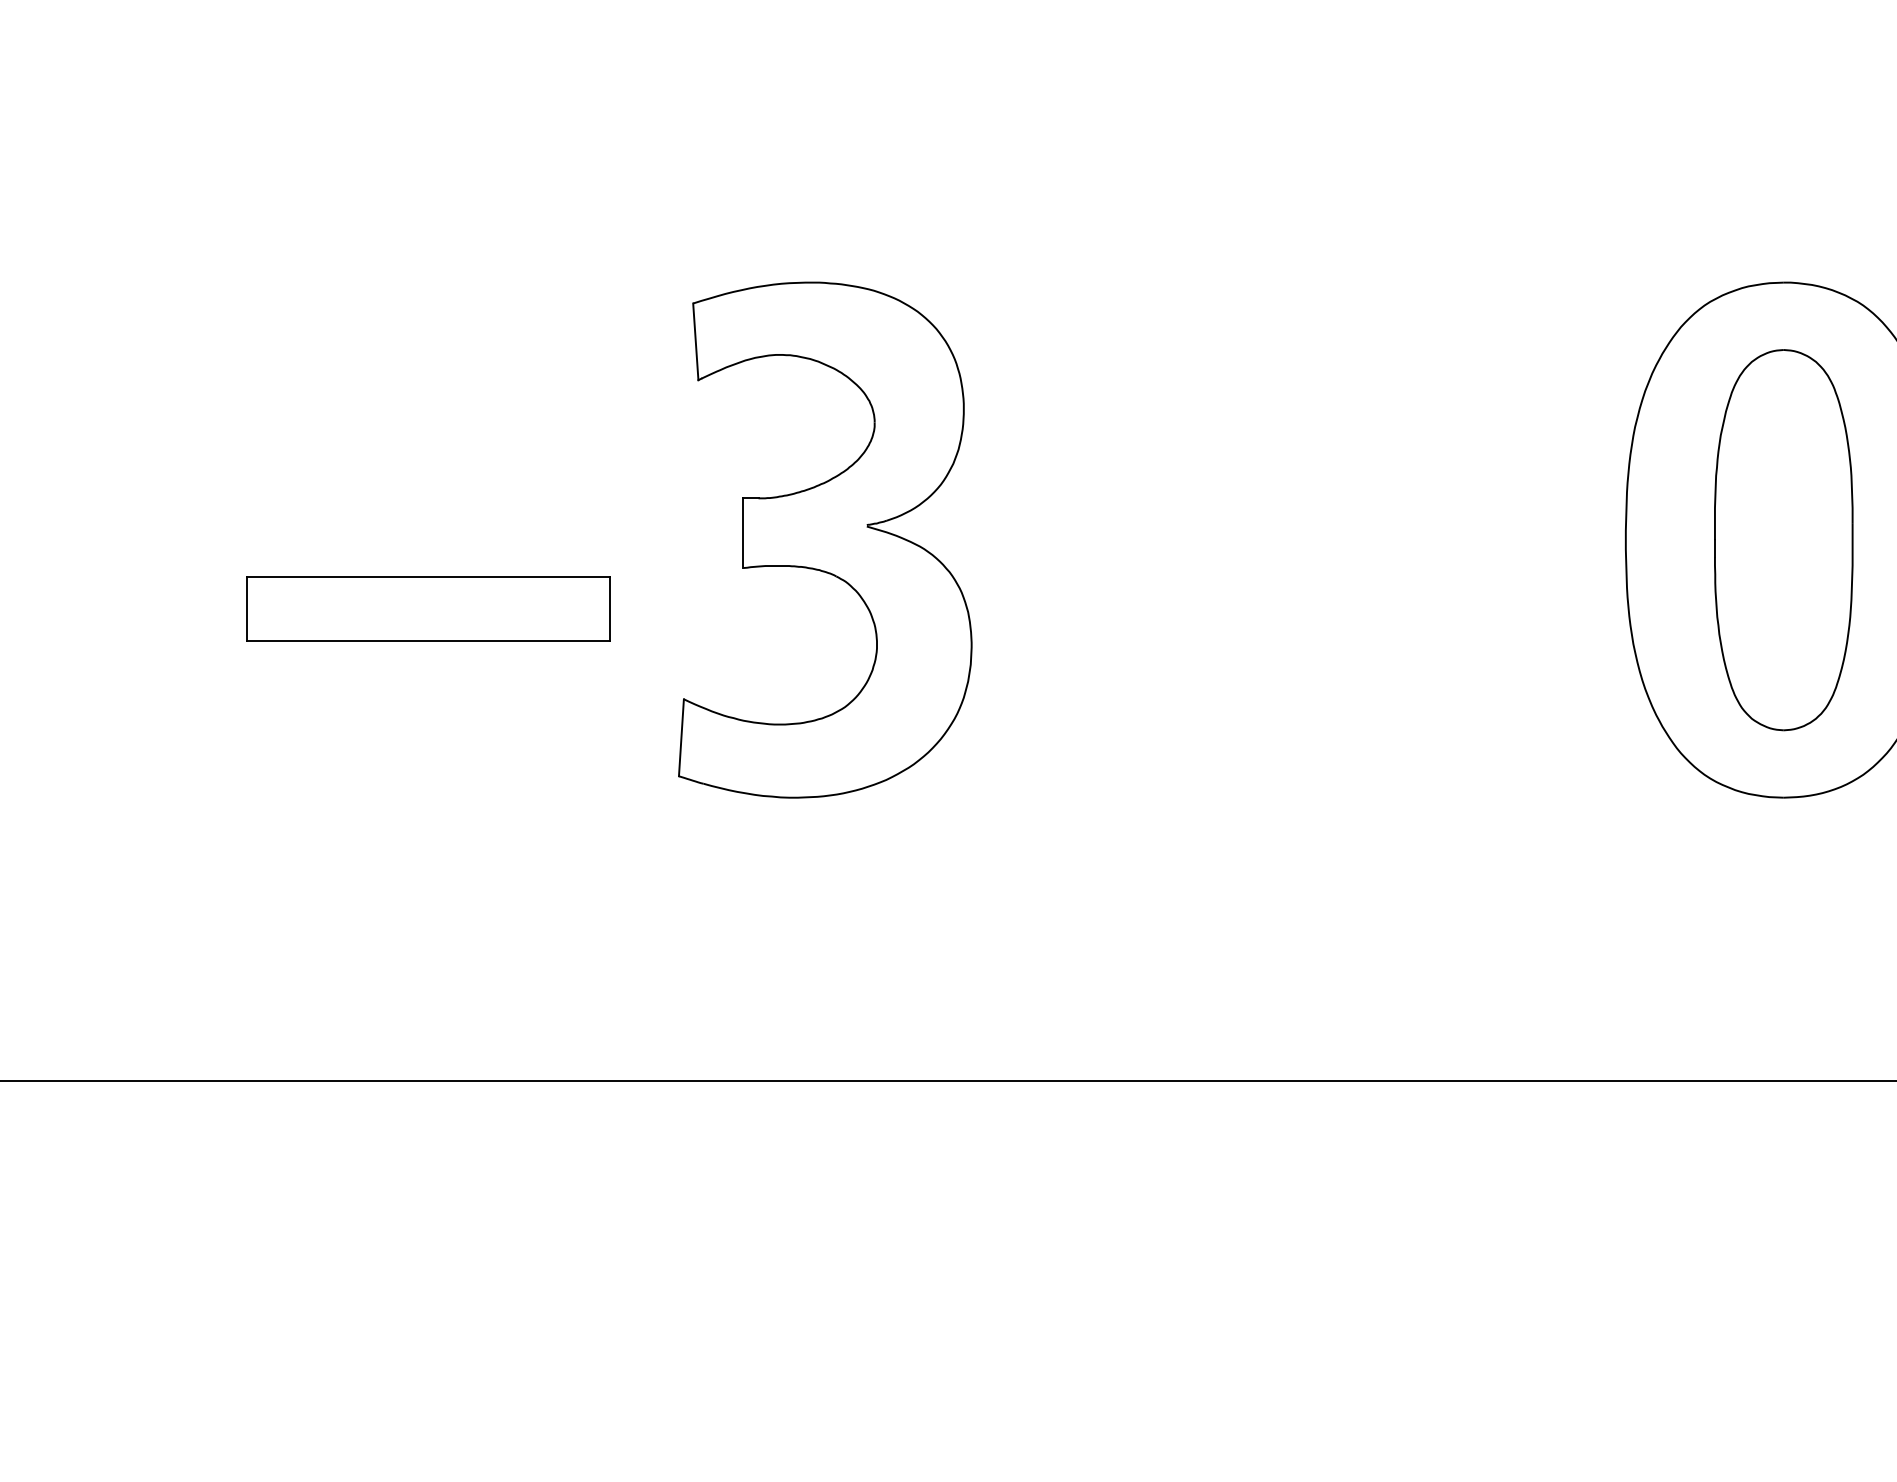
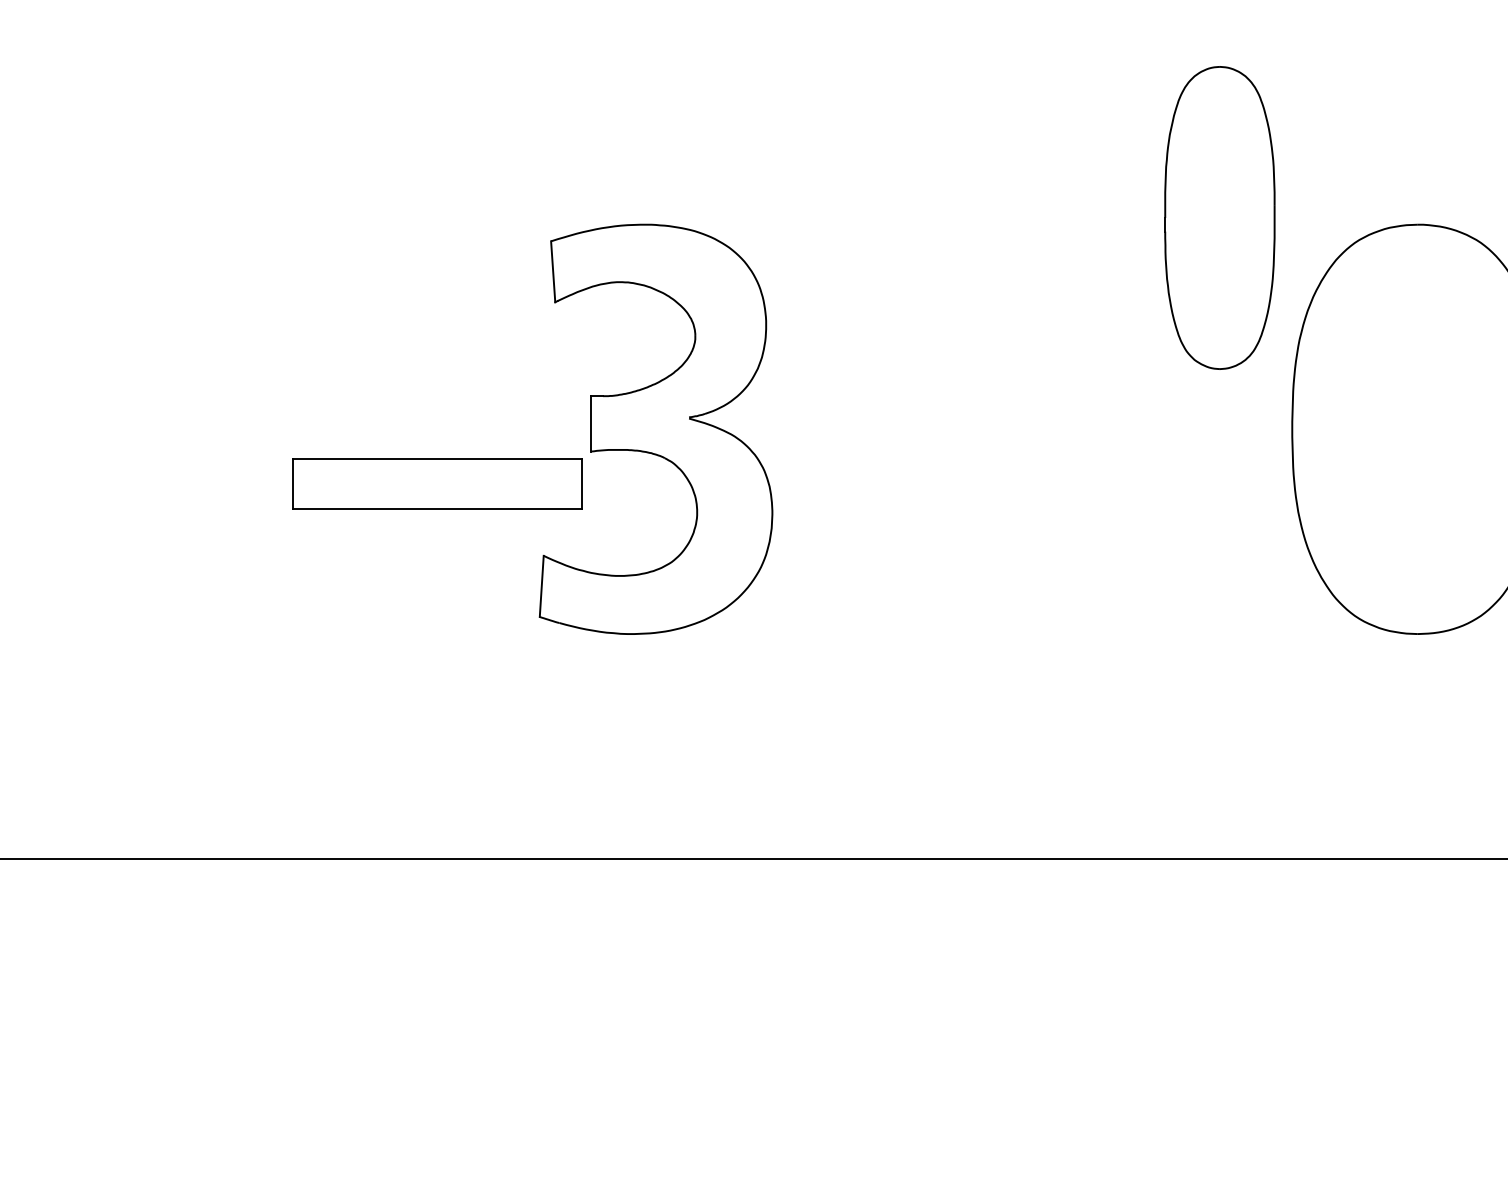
part: (1783, 540) -> (1219, 218), moved
part: (428, 608) -> (437, 483), moved

